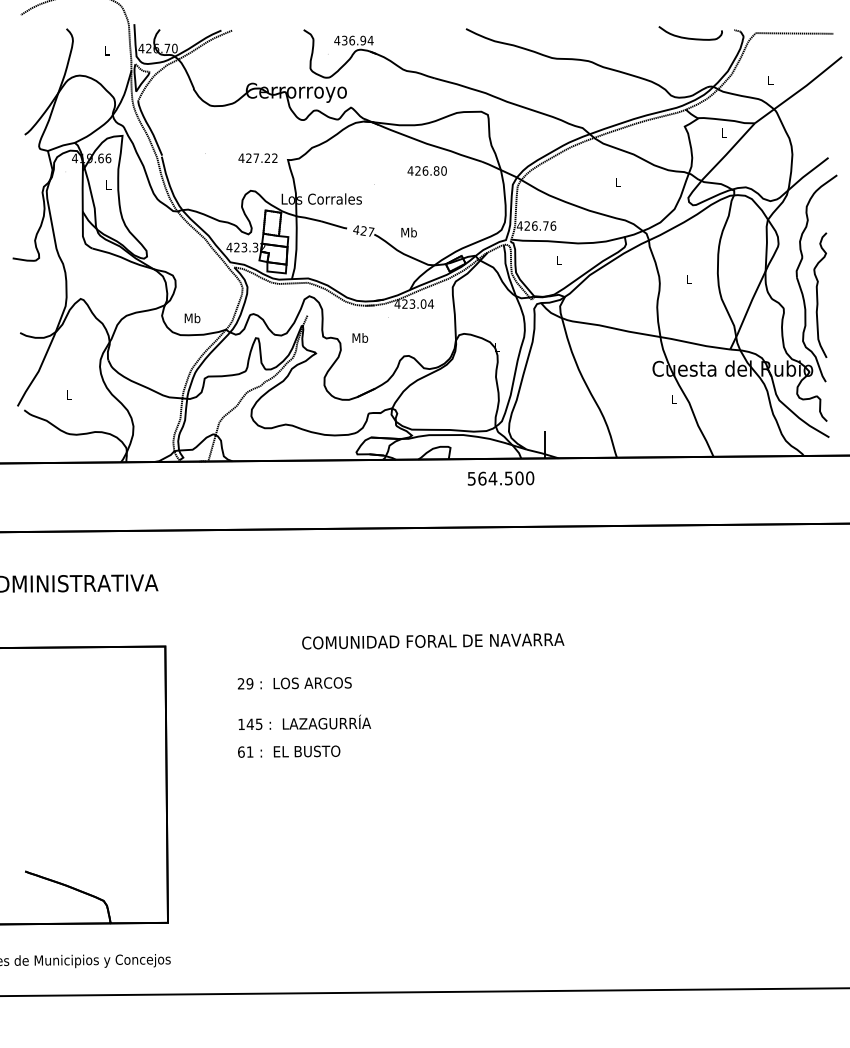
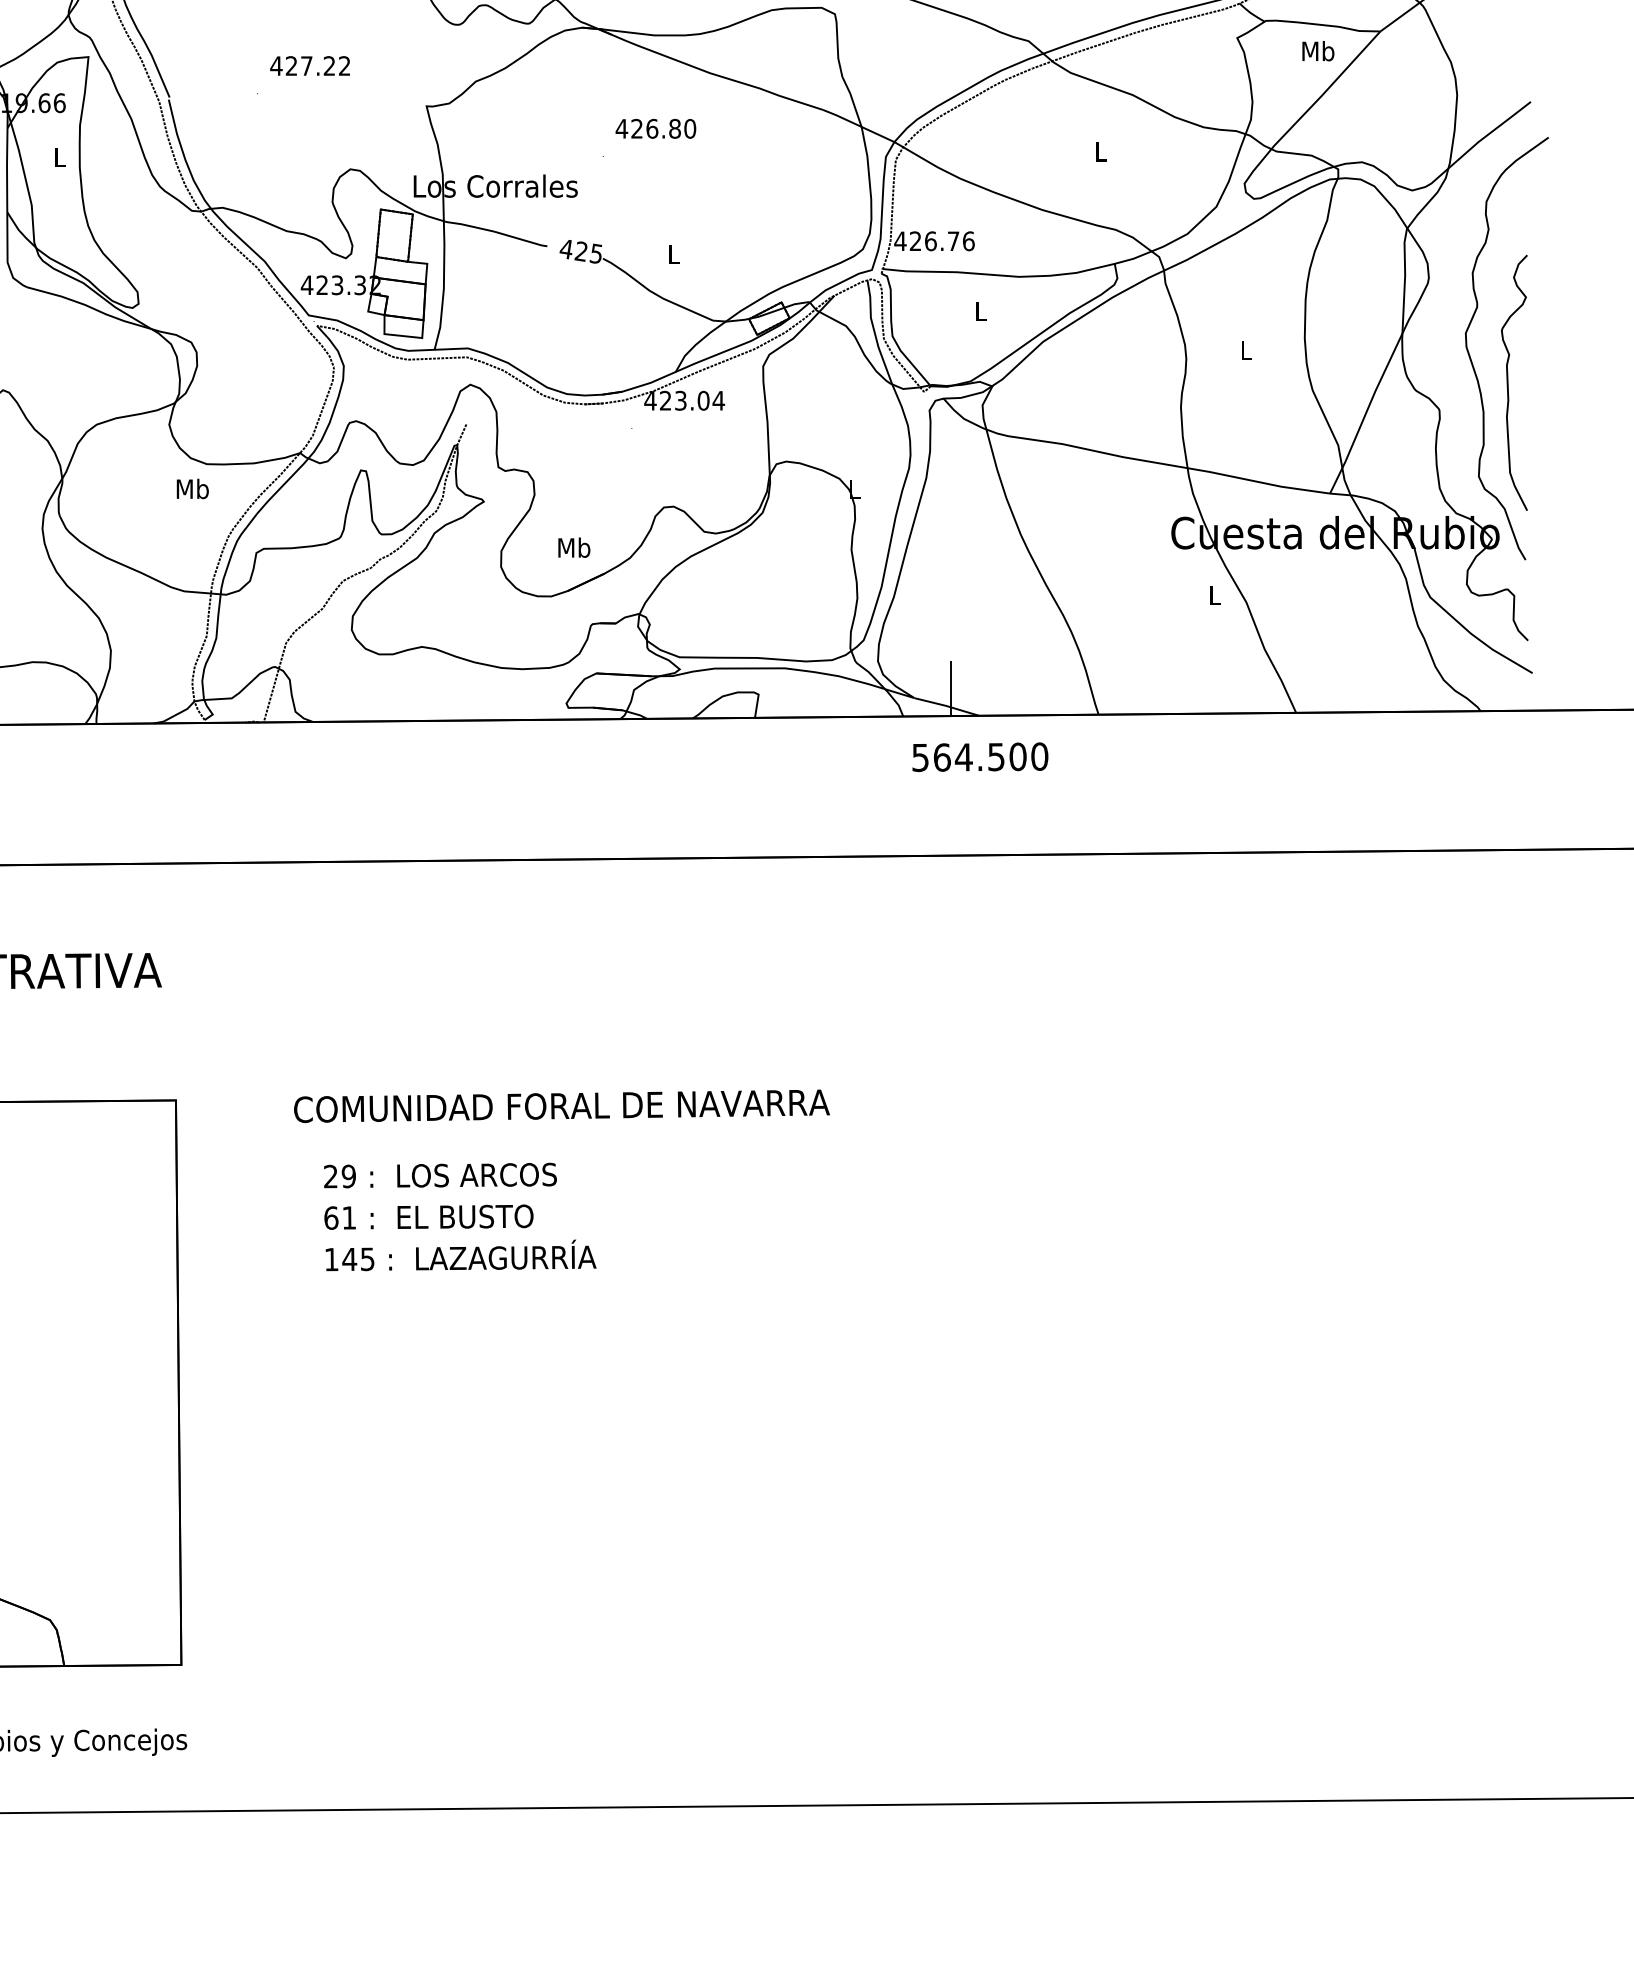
text: (724, 132) -> (1318, 50), L -> Mb
text: (257, 157) -> (309, 64), moved
text: (426, 170) -> (654, 127), moved
text: (370, 231) -> (595, 252), 427 -> 425
text: (408, 232) -> (672, 254), Mb -> L
text: (192, 318) -> (192, 489), moved
text: (360, 337) -> (574, 546), moved
text: (500, 478) -> (979, 757), moved
text: (433, 641) -> (562, 1106), moved
text: (289, 751) -> (429, 1216), moved

